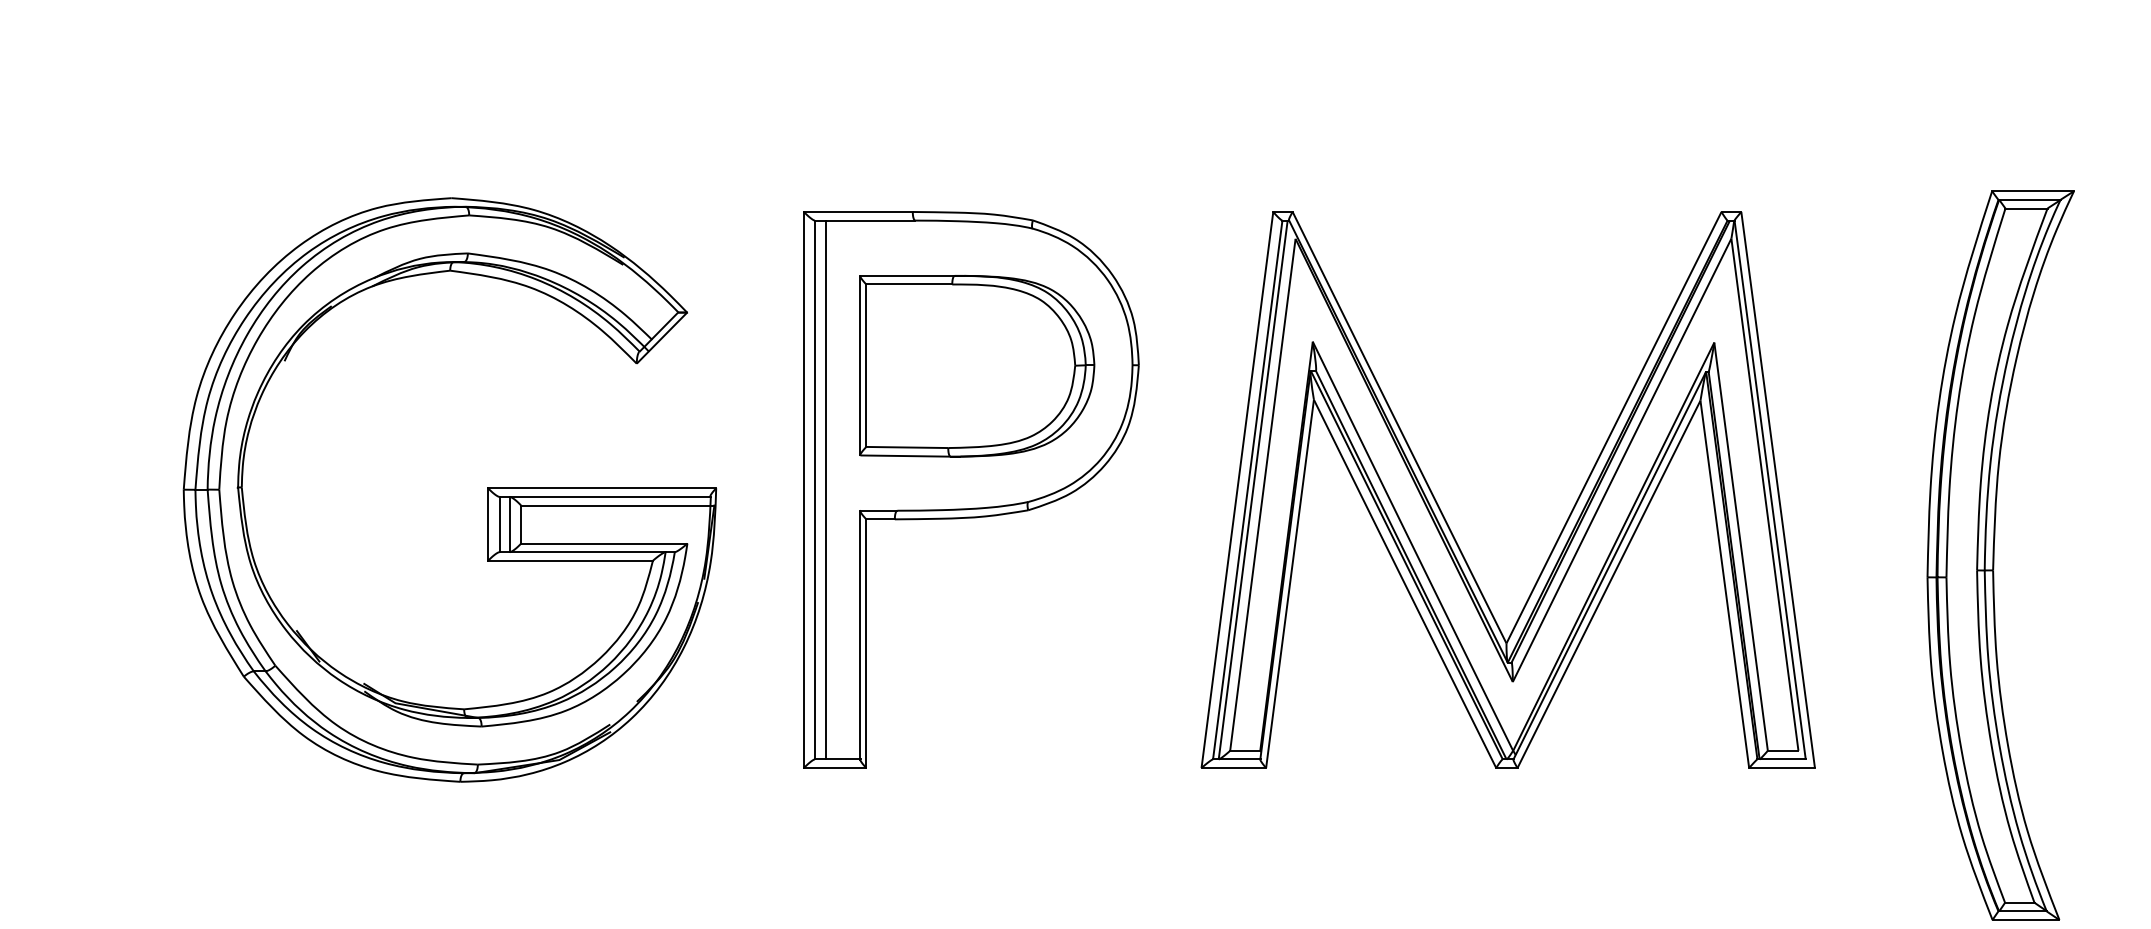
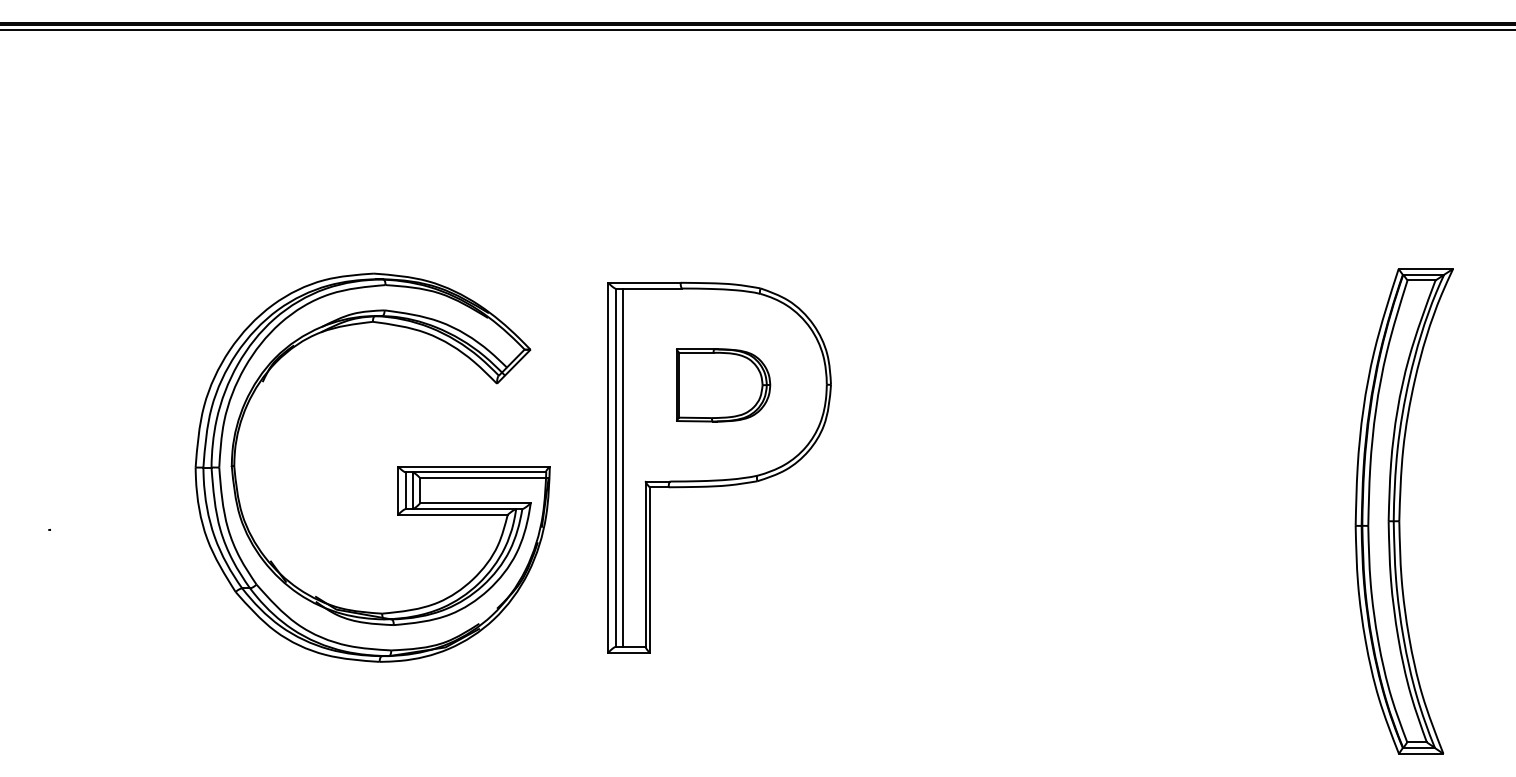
part: (977, 366) -> (723, 385), size x0.6
part: (1566, 519) -> (1115, 487), removed

